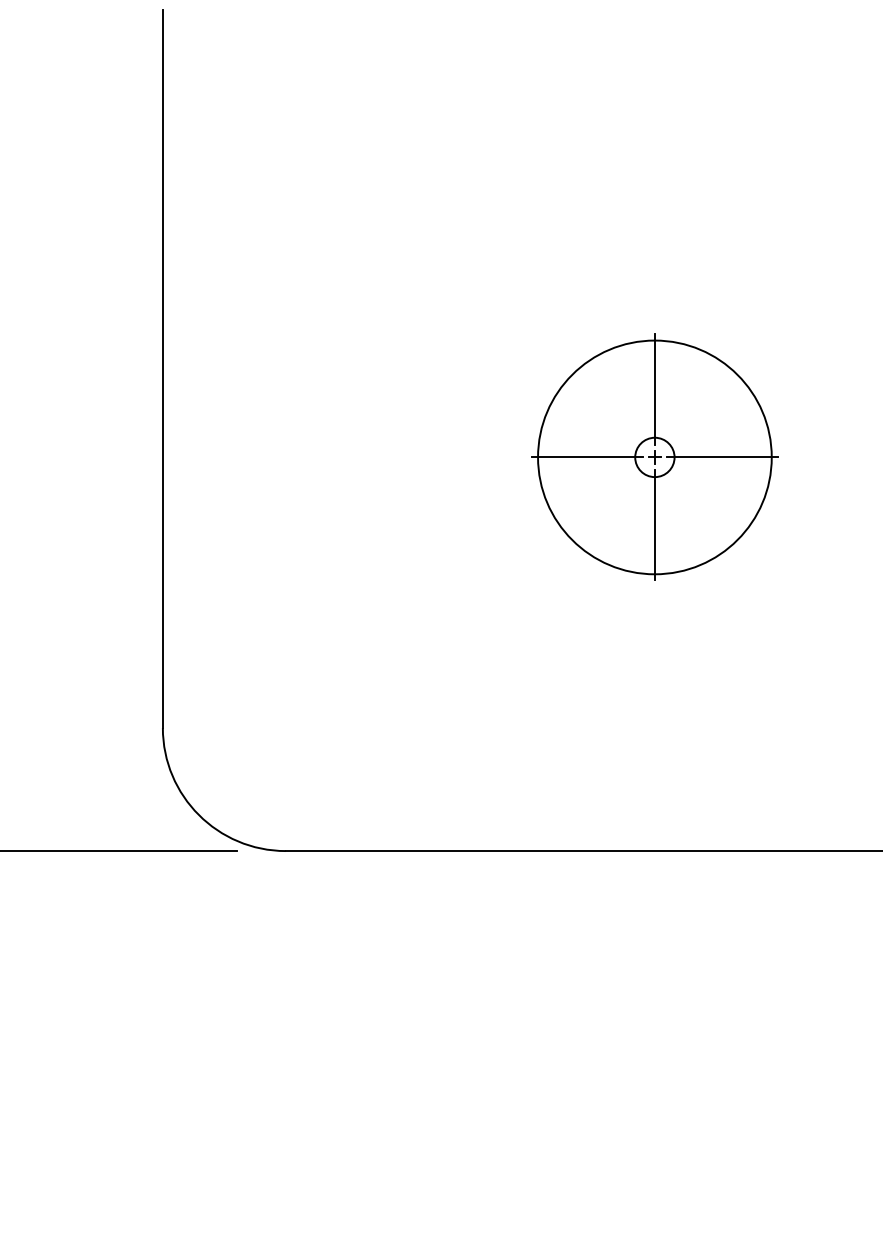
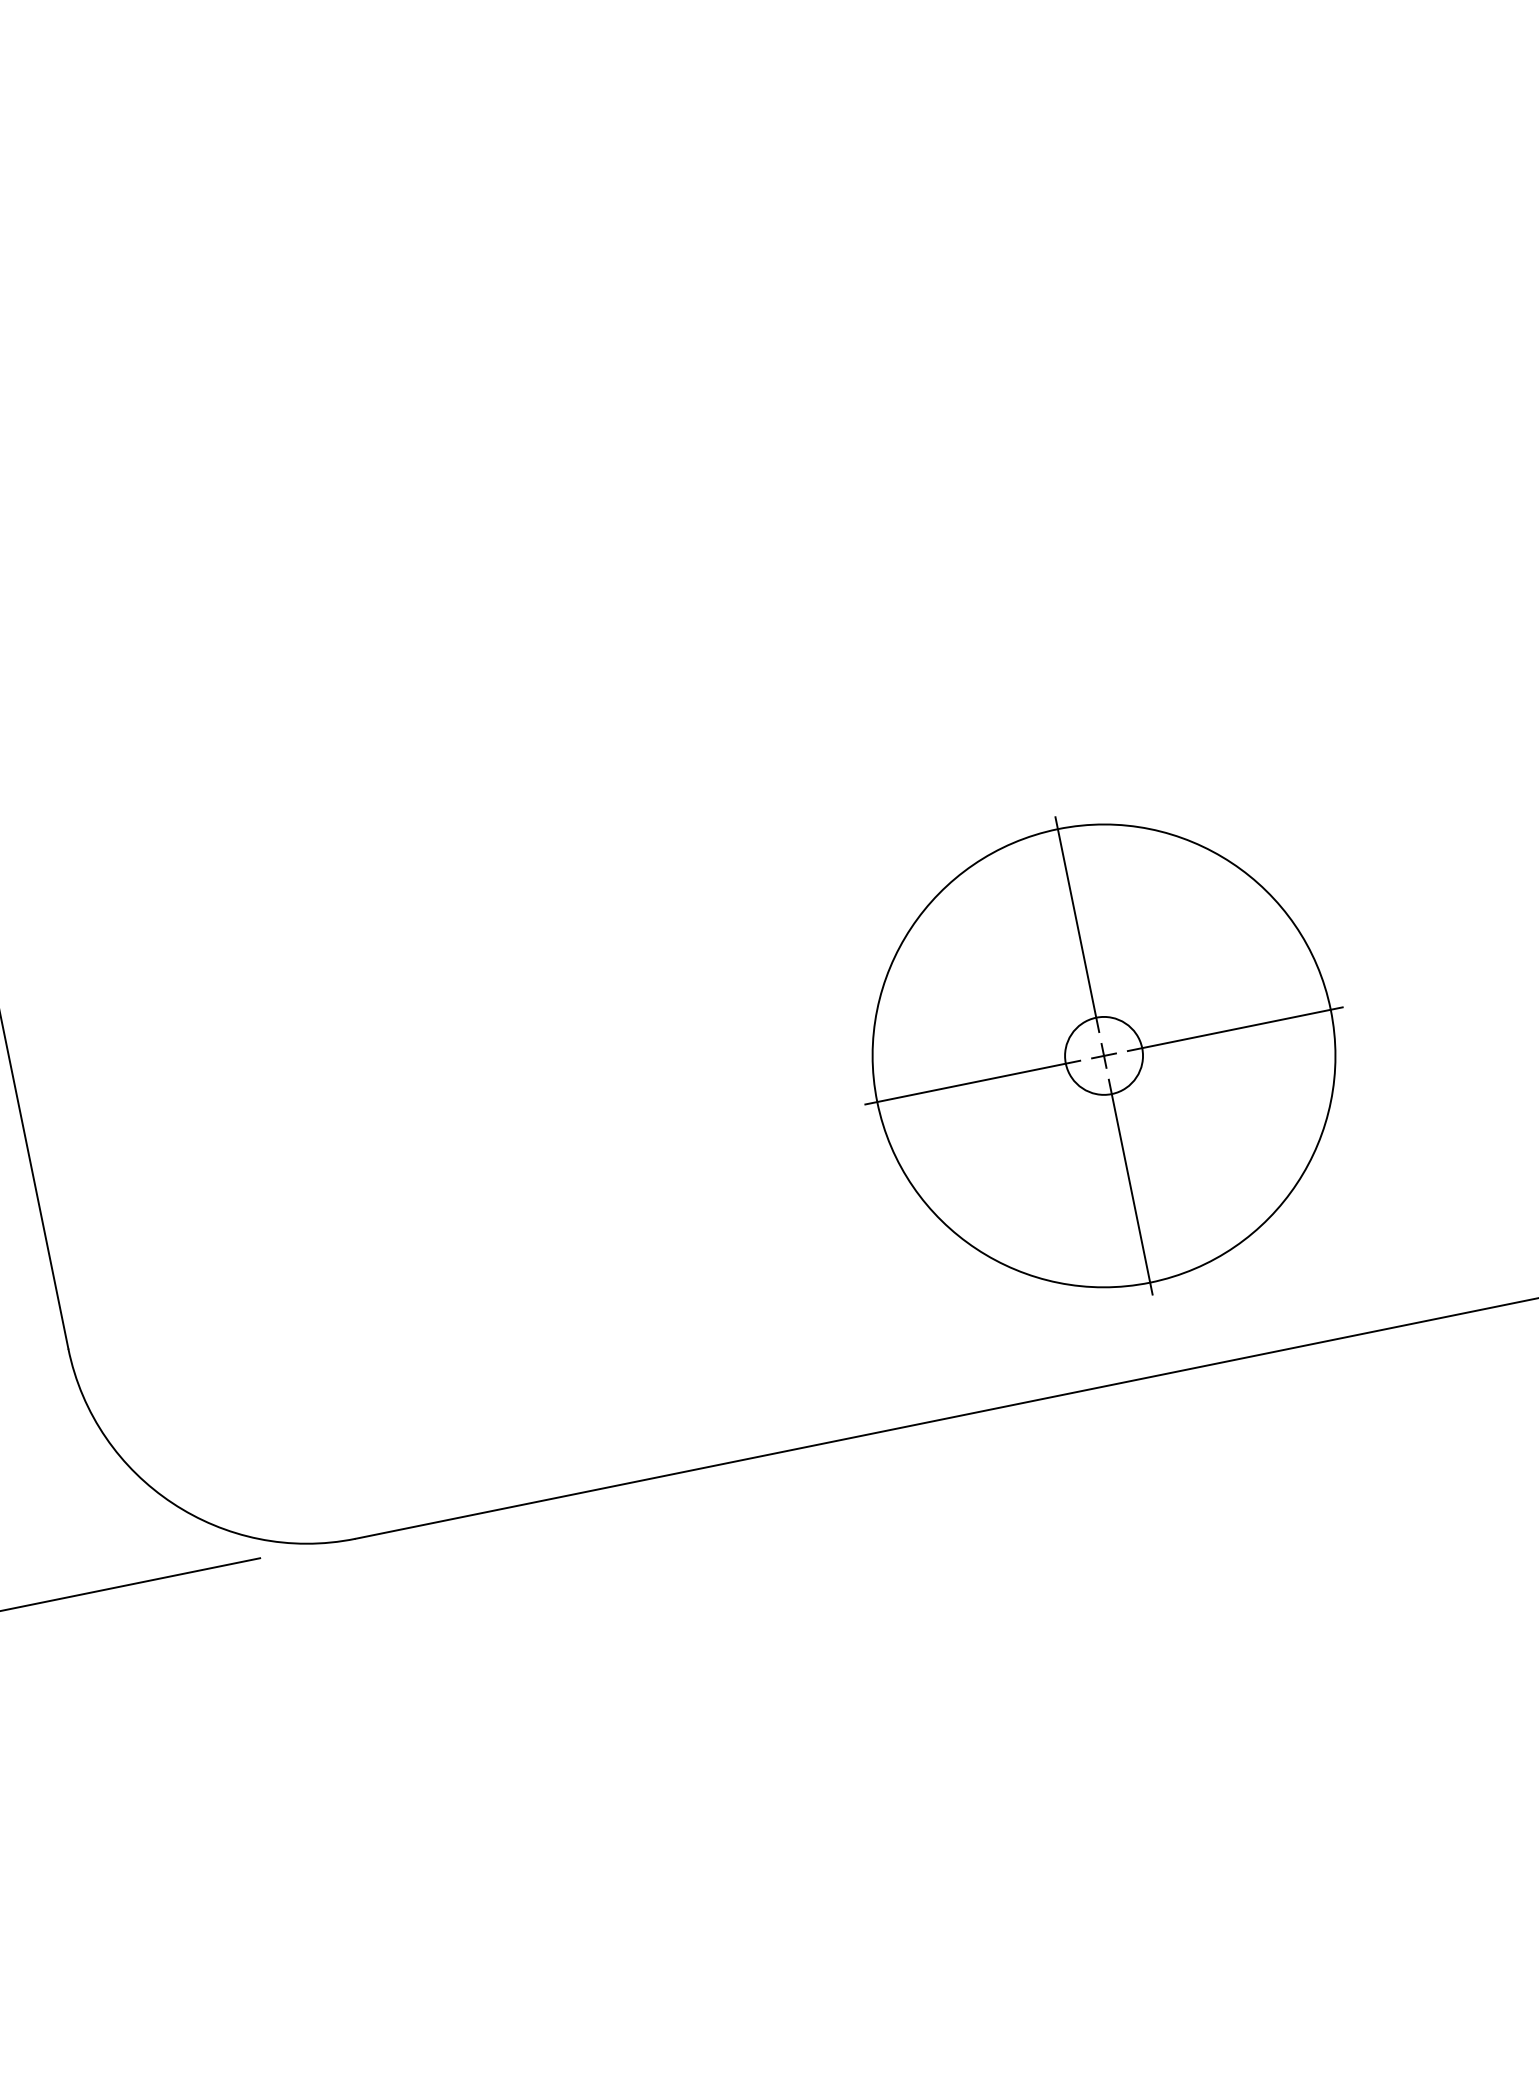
part: (654, 456) -> (1102, 1054), moved

